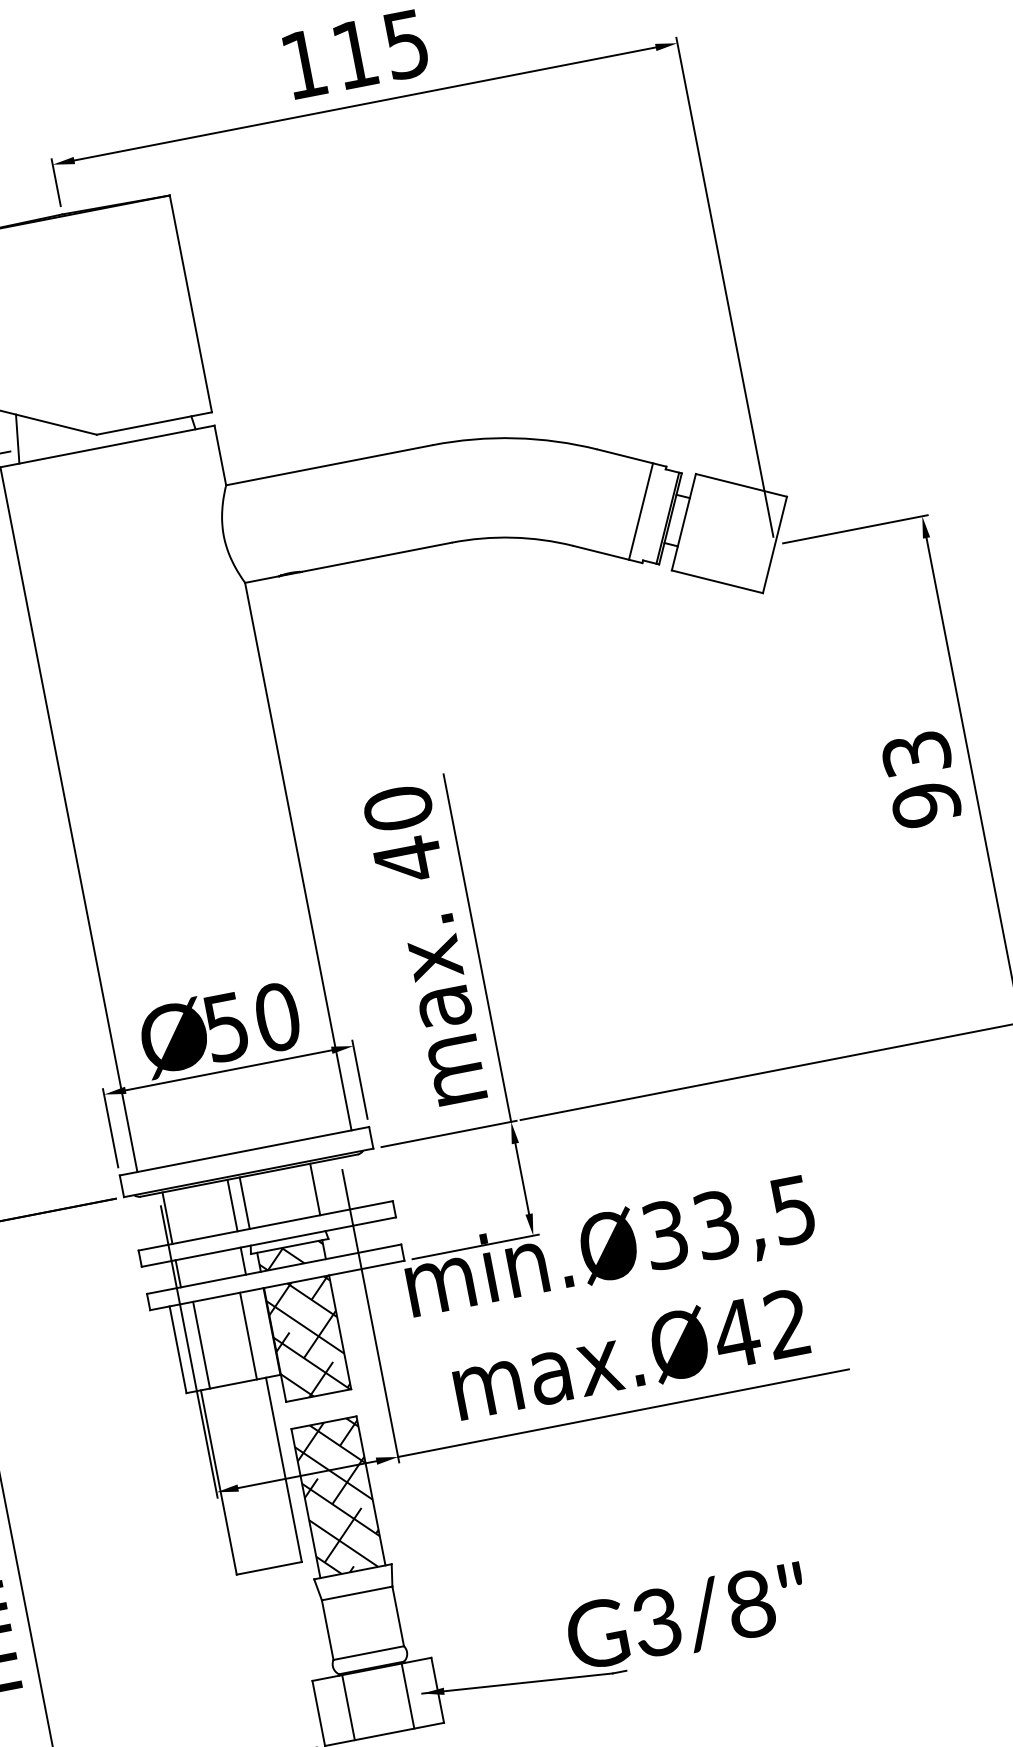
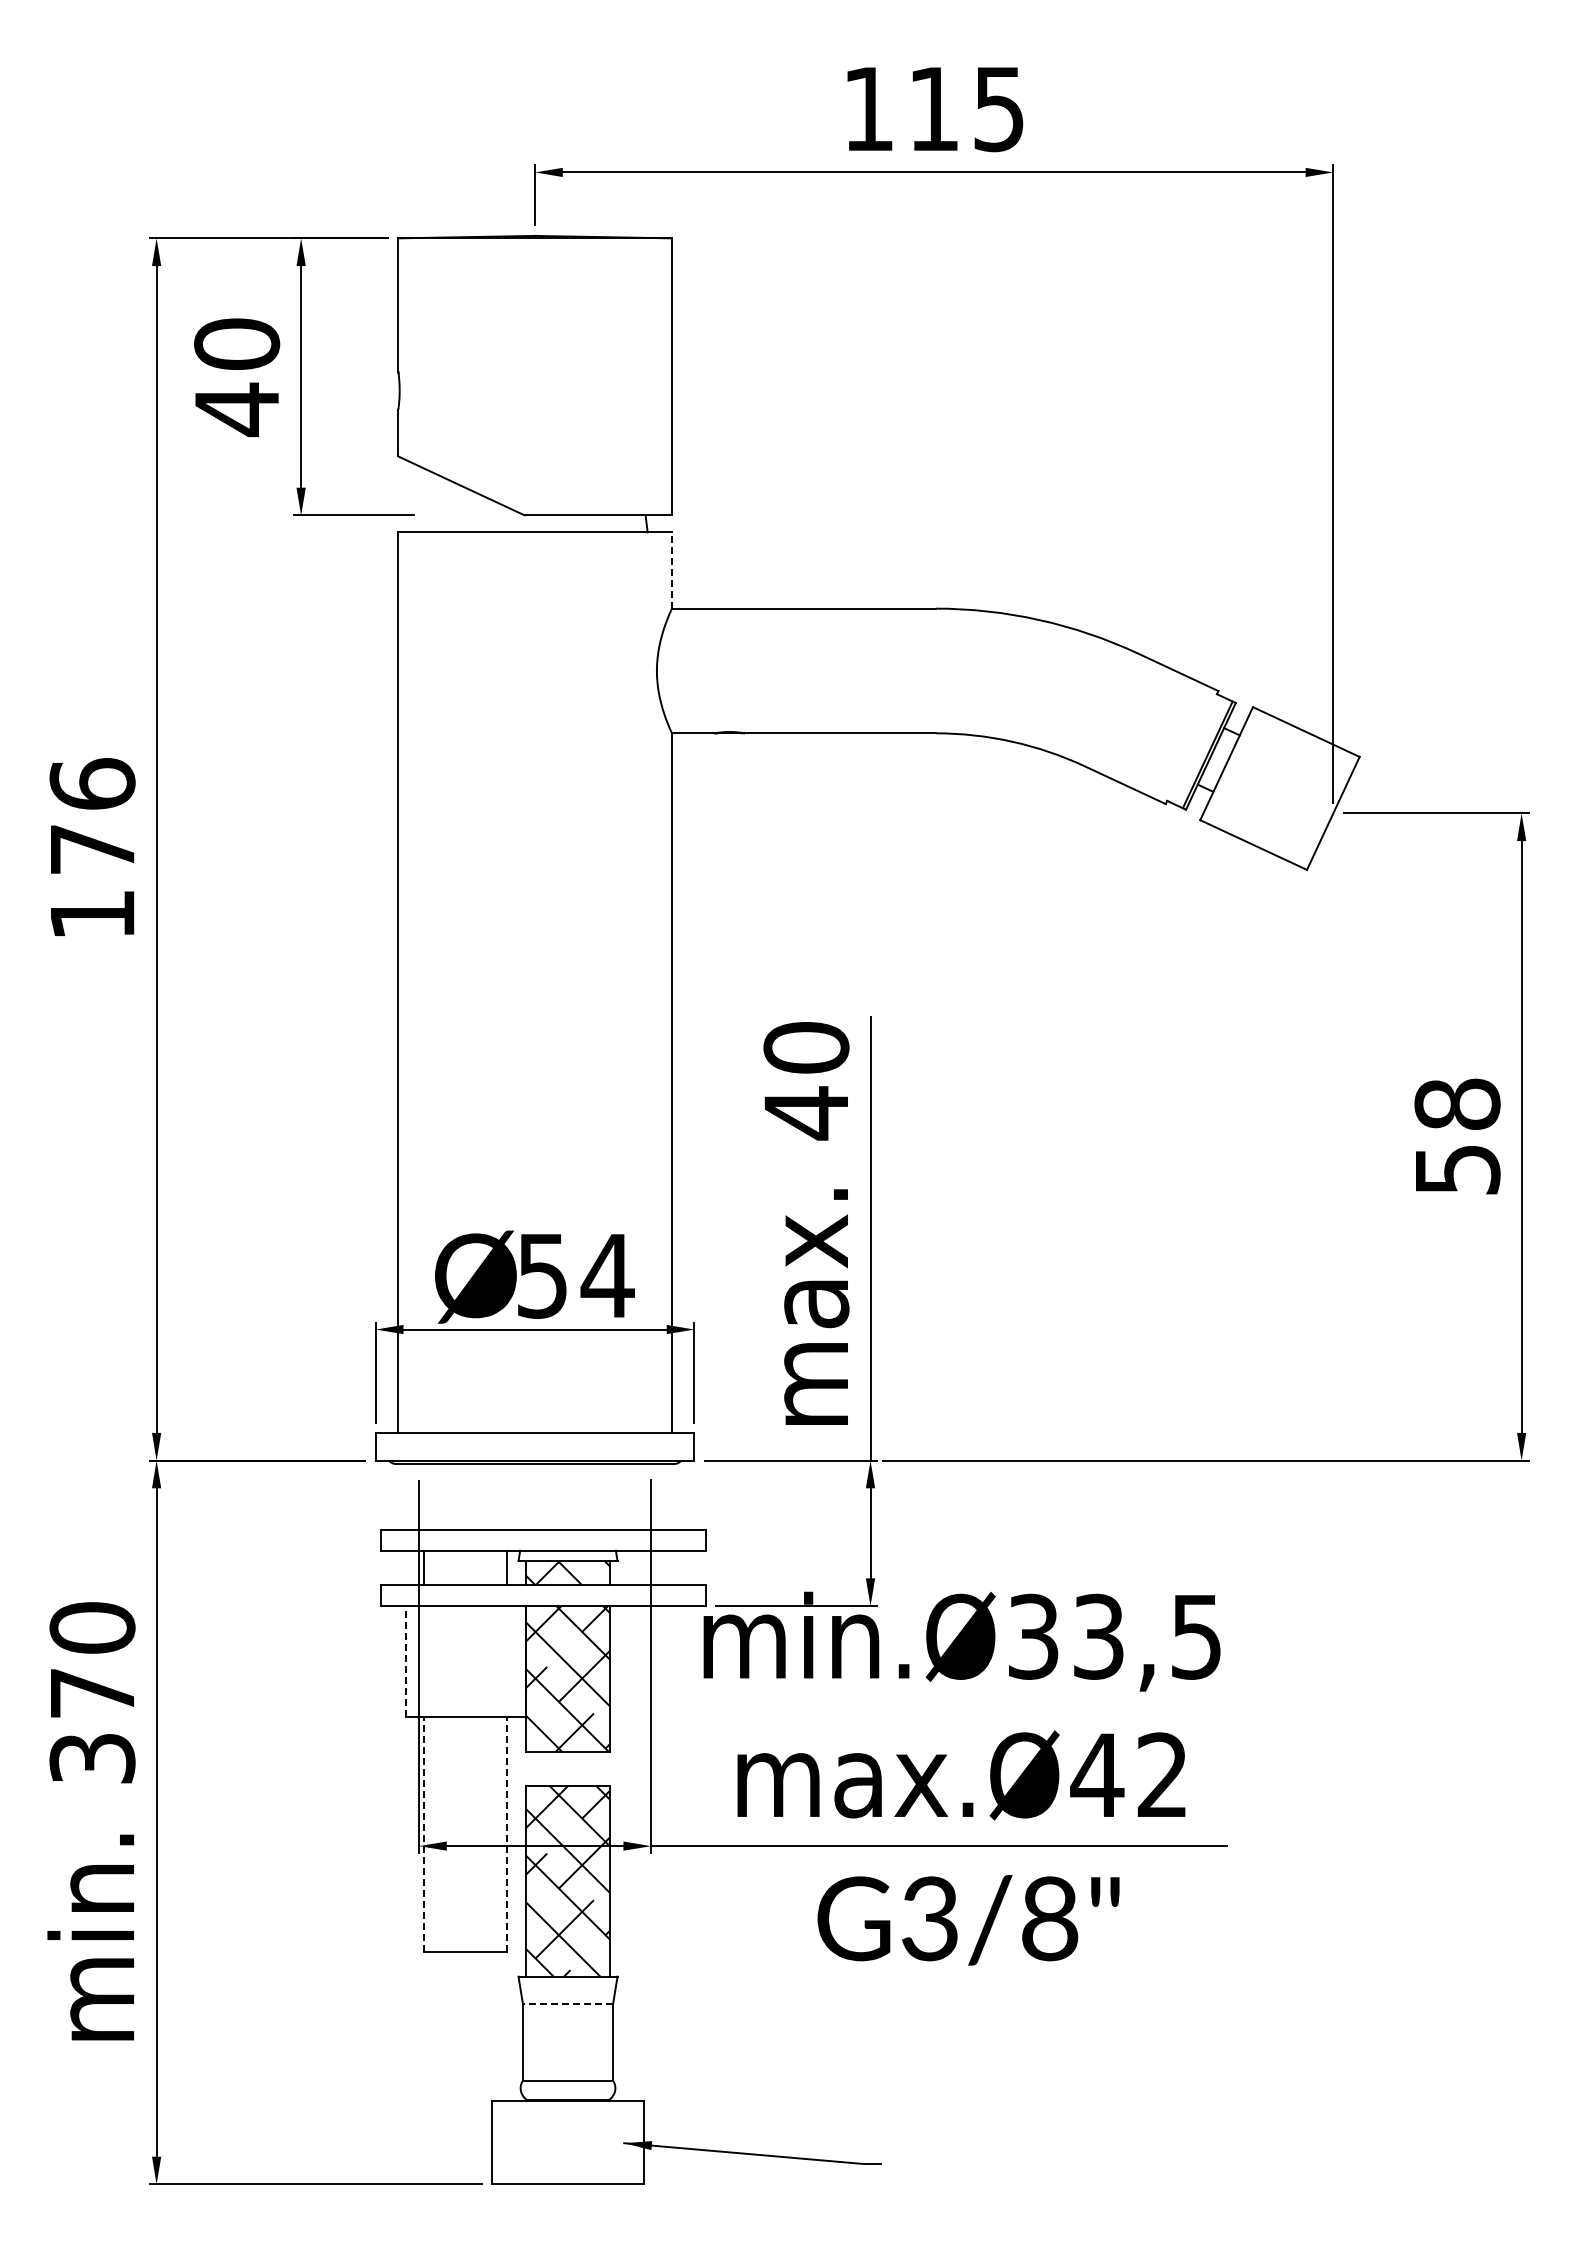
line: (17, 438) -> (426, 501), removed
line: (220, 455) -> (671, 570), solid -> dashed
line: (640, 510) -> (1176, 739), removed
text: (921, 778) -> (1457, 1136), 93 -> 58
text: (277, 1017) -> (607, 1275), 50 -> 54
line: (315, 1189) -> (613, 1496), removed
line: (245, 1202) -> (523, 1496), removed
line: (232, 1205) -> (507, 1496), removed
line: (167, 1217) -> (424, 1496), removed
line: (248, 1336) -> (495, 1661), removed
line: (201, 1345) -> (435, 1661), removed
line: (177, 1349) -> (405, 1660), solid -> dashed
line: (283, 1469) -> (507, 1834), solid -> dashed
line: (218, 1482) -> (424, 1834), solid -> dashed
line: (356, 1593) -> (567, 2004), solid -> dashed
text: (687, 1617) -> (968, 1920), moved
line: (408, 1695) -> (606, 2142), removed
line: (348, 1707) -> (530, 2142), removed

